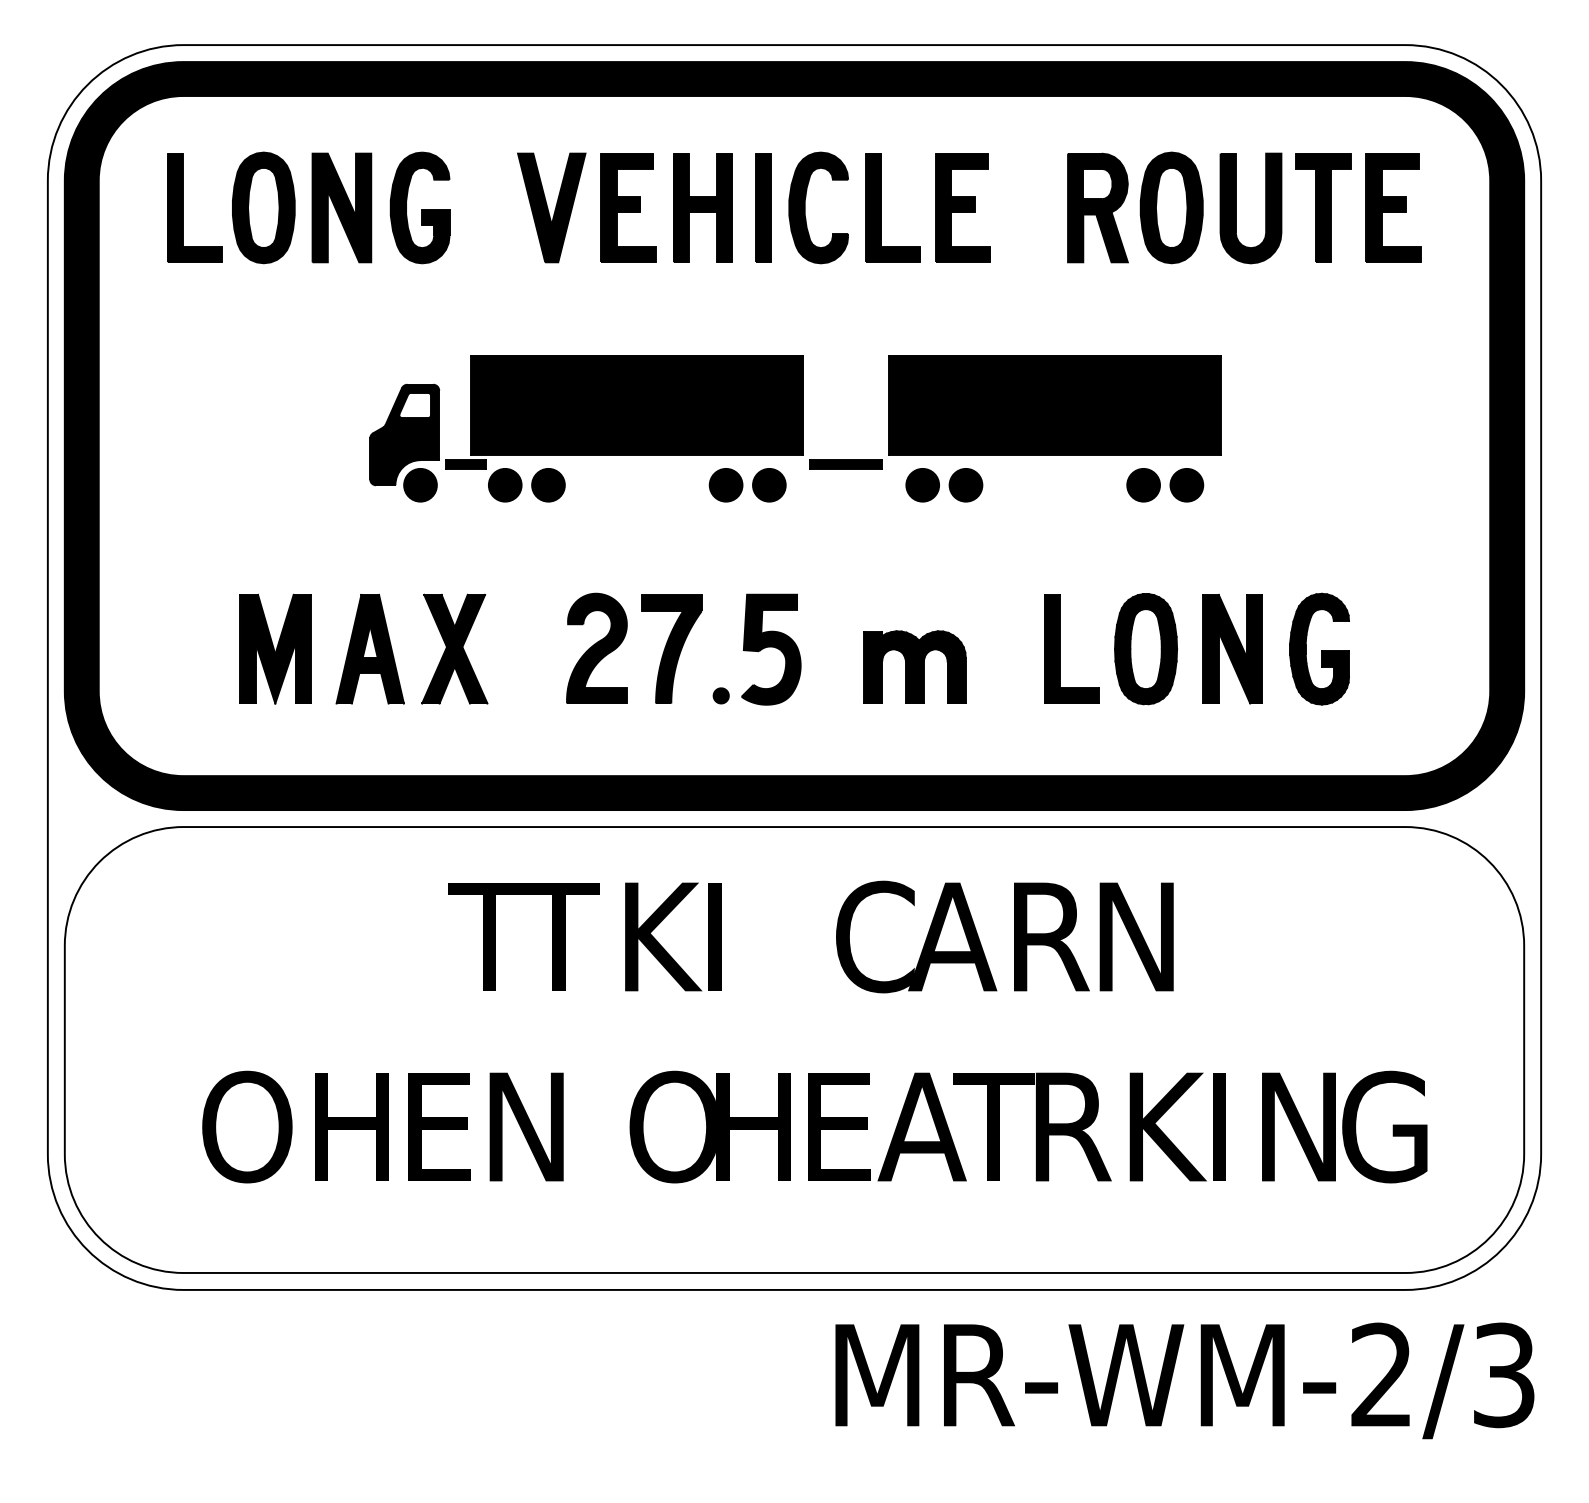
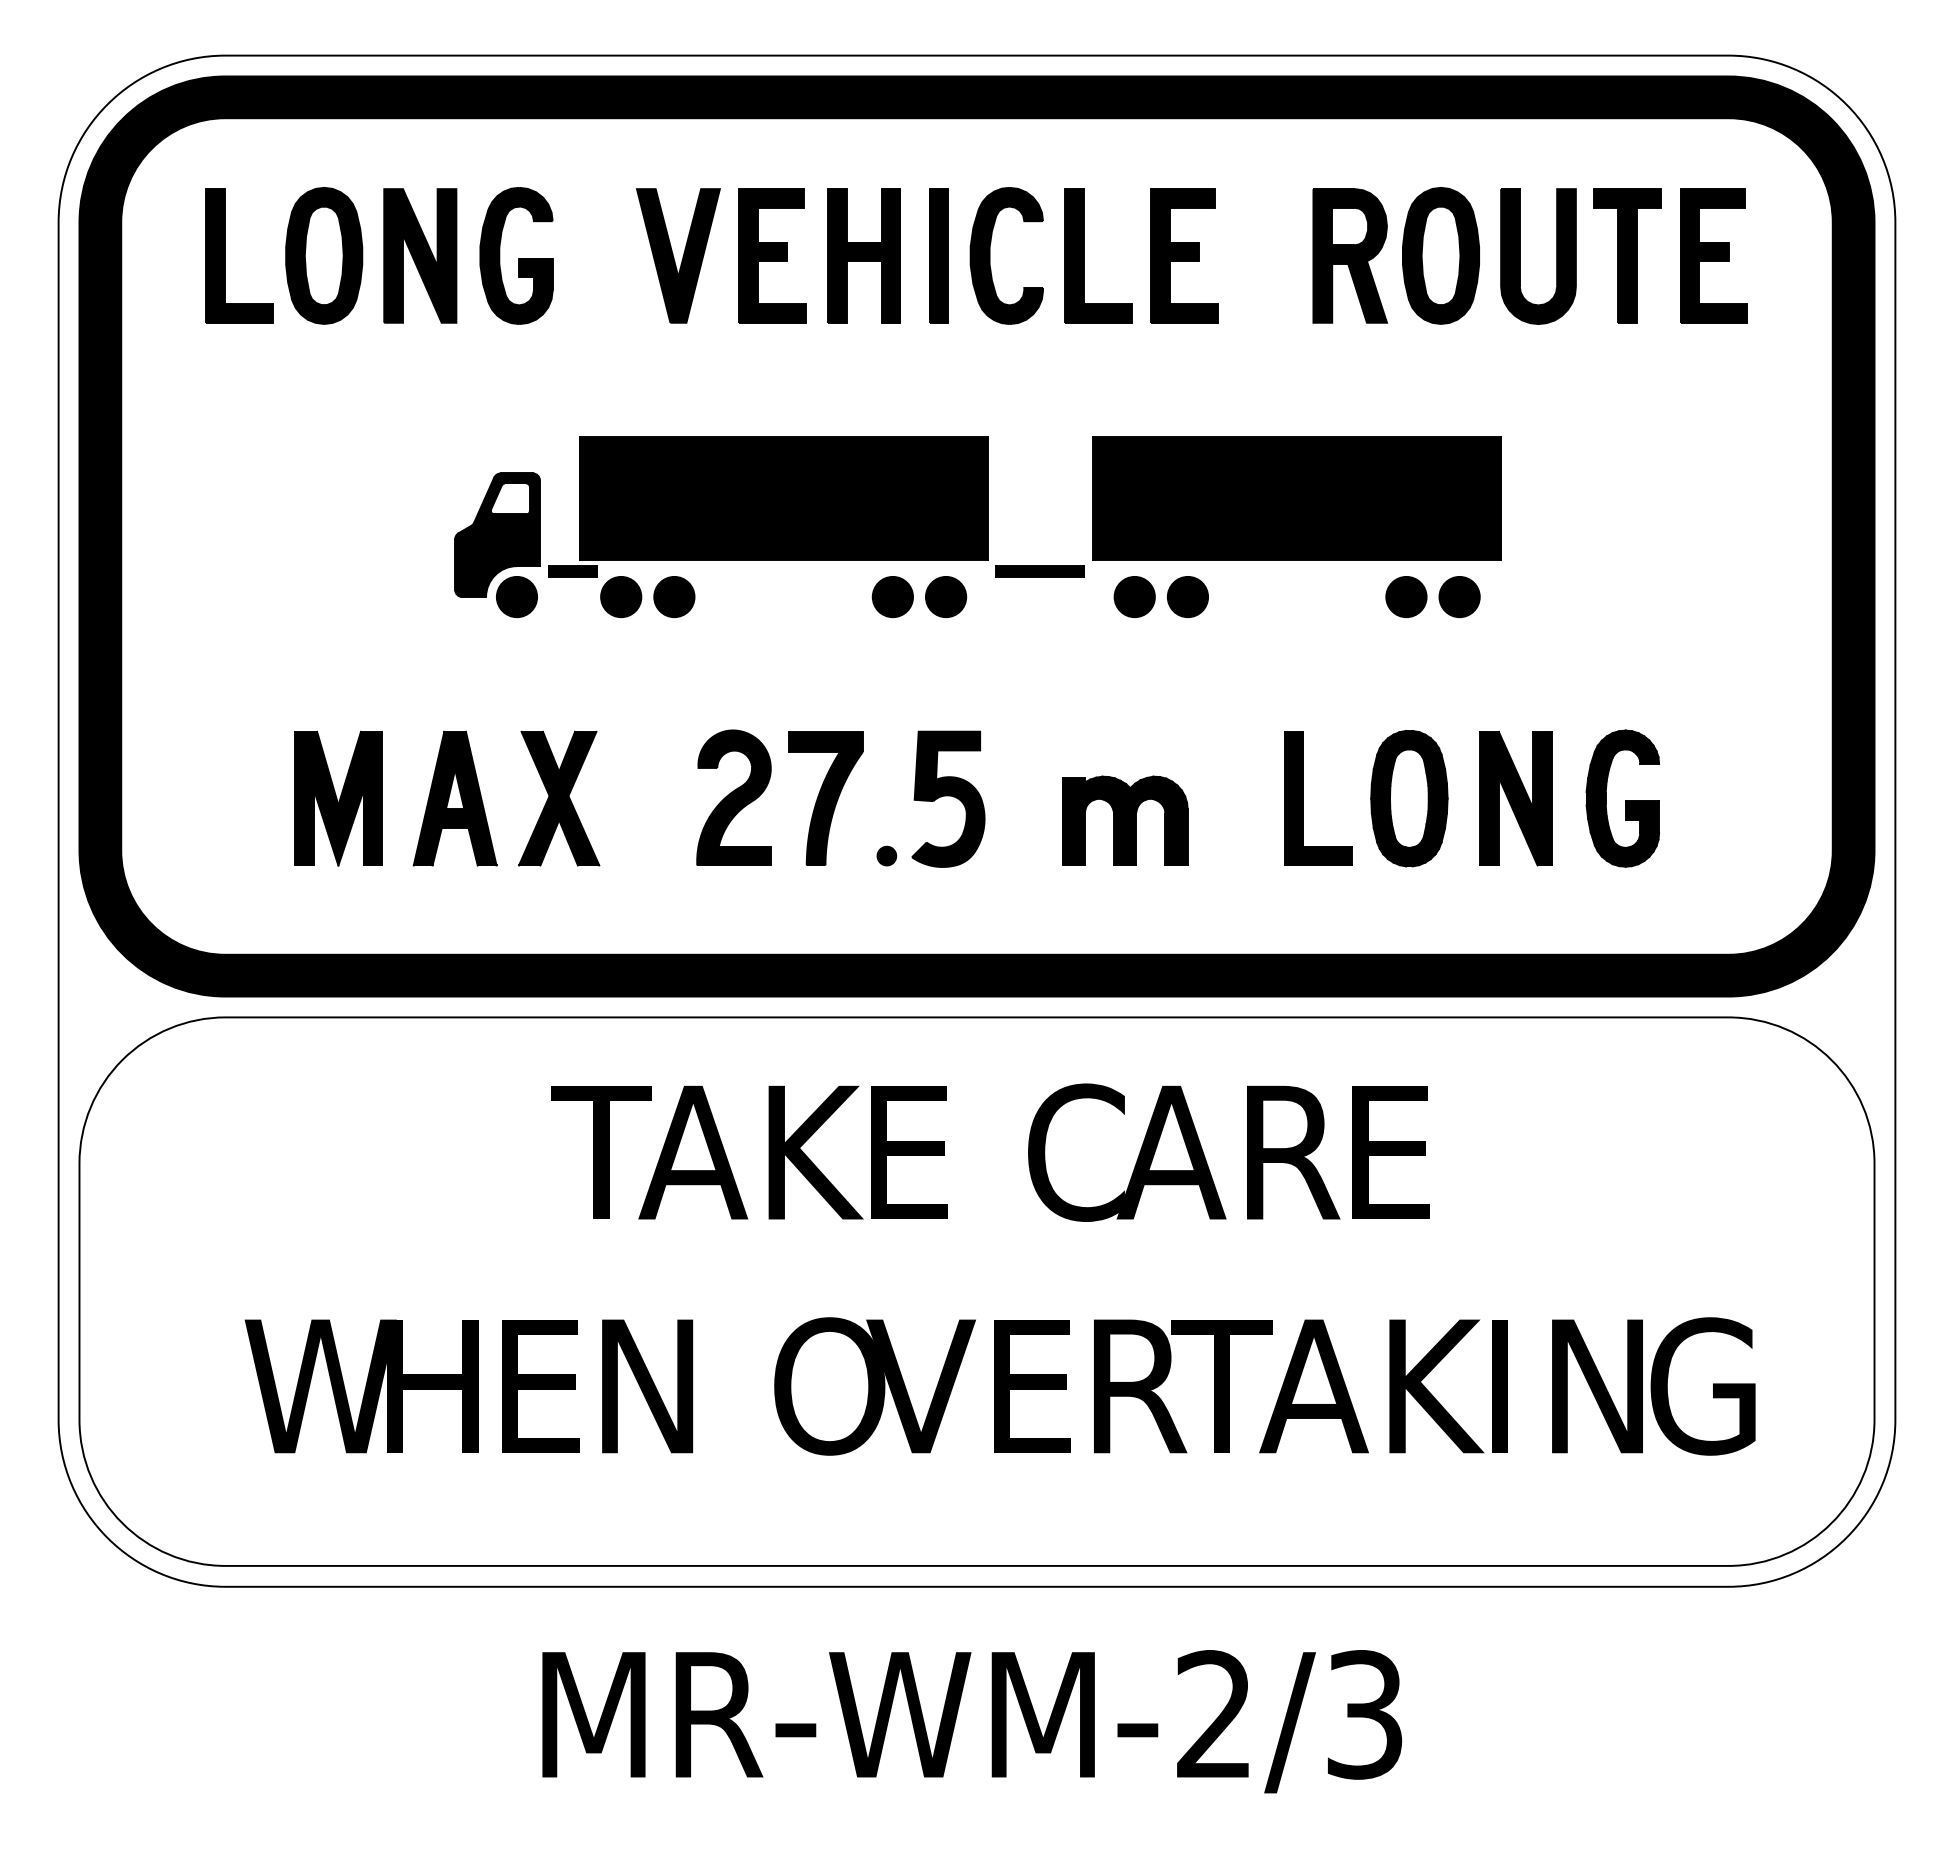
text: (564, 936) -> (693, 1152), T -> A
text: (746, 936) -> (917, 1152), I -> E
text: (1136, 936) -> (1397, 1152), N -> E
text: (260, 1127) -> (320, 1386), O -> W
text: (748, 1127) -> (920, 1386), H -> V
text: (921, 1127) -> (1133, 1386), A -> R
text: (1068, 1127) -> (1313, 1386), R -> A
text: (1185, 1380) -> (972, 1721), moved

